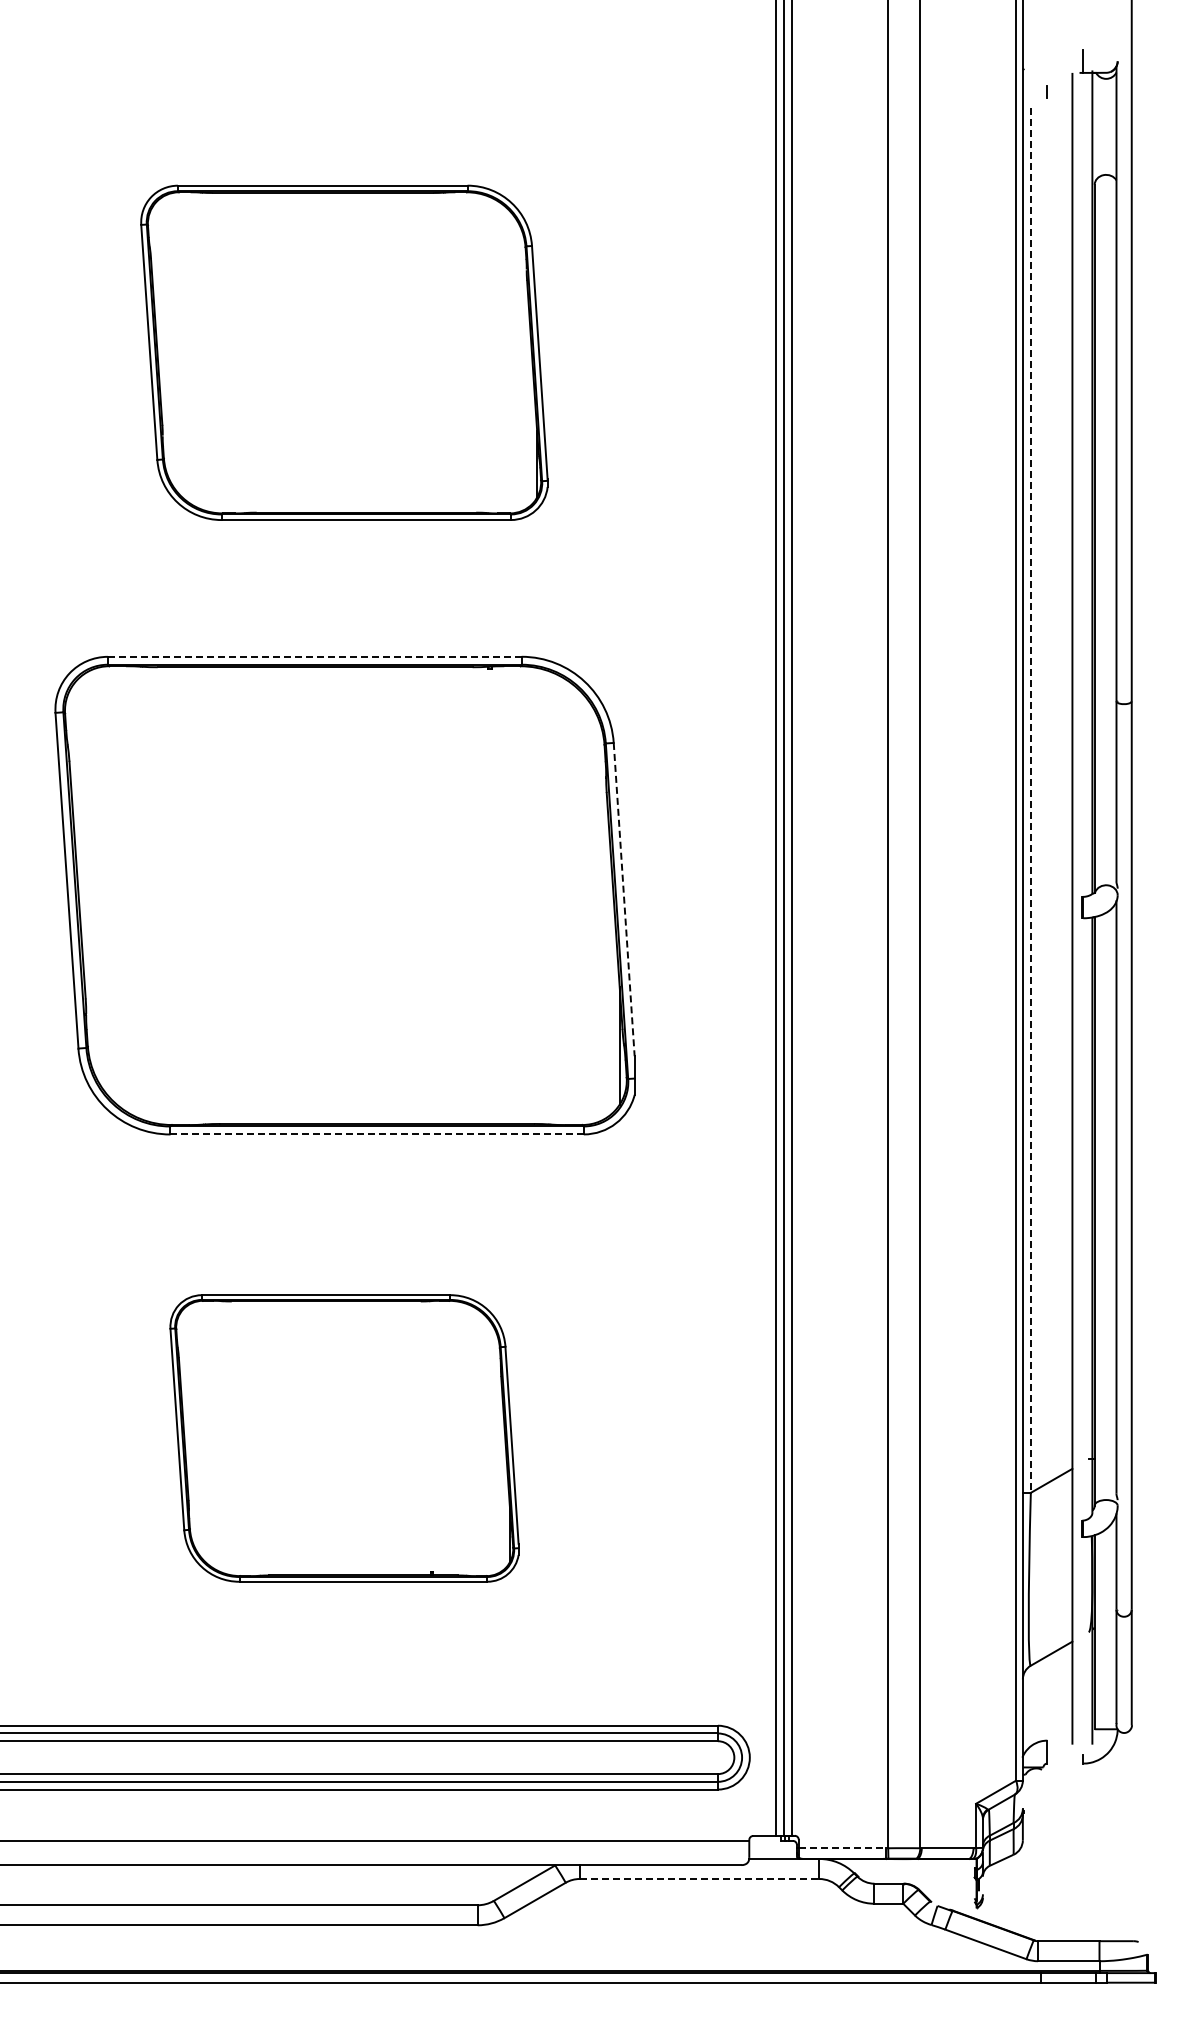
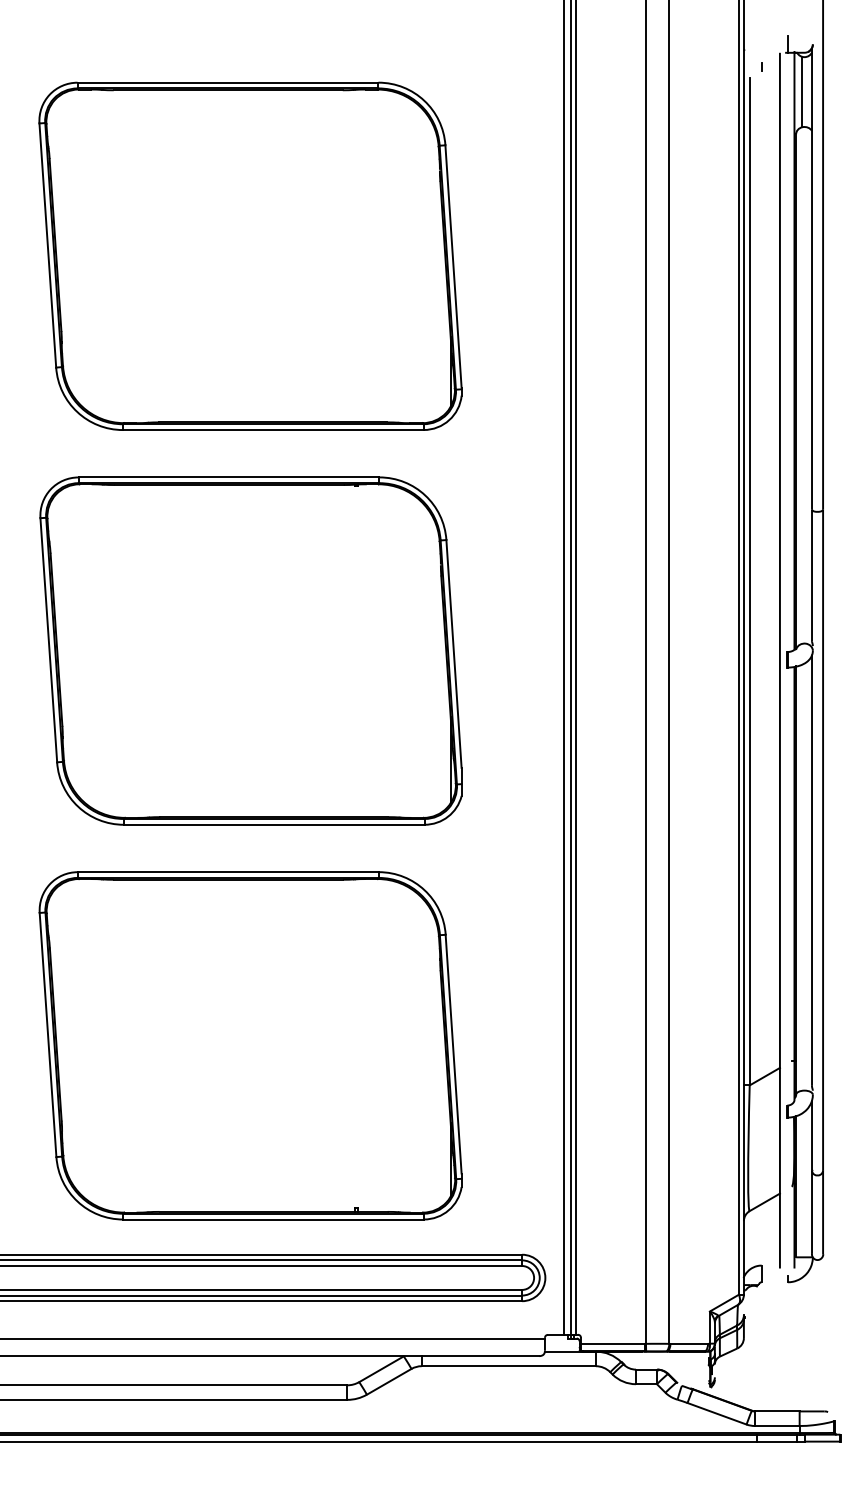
line: (1102, 126) -> (801, 91), added
part: (344, 352) -> (250, 256), size x1.43
line: (314, 656) -> (228, 477), dashed -> solid
line: (1030, 800) -> (749, 581), dashed -> solid
line: (624, 899) -> (454, 653), dashed -> solid
line: (377, 1134) -> (274, 824), dashed -> solid
part: (344, 1438) -> (250, 1045), size x1.67
line: (842, 1848) -> (612, 1344), dashed -> solid
line: (699, 1879) -> (508, 1366), dashed -> solid

